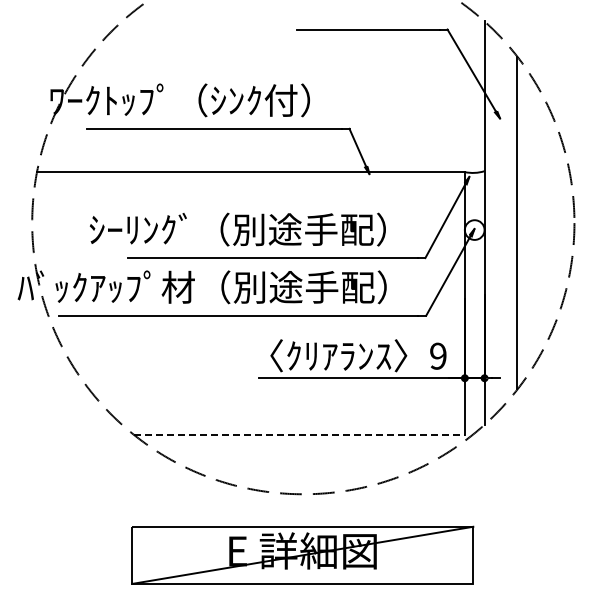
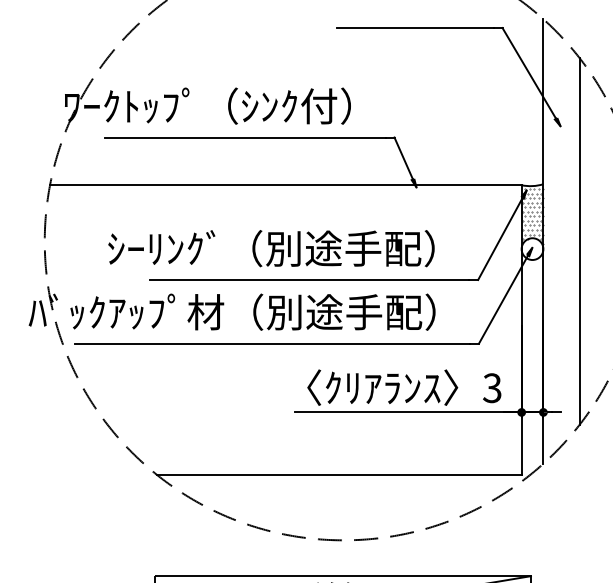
hatch: (475, 200) -> (533, 216), added
text: (437, 355) -> (491, 387), 9 -> 3
line: (300, 435) -> (340, 475), dashed -> solid

